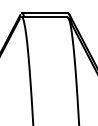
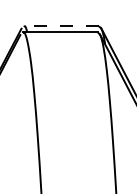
line: (45, 12) -> (62, 25), solid -> dashed

